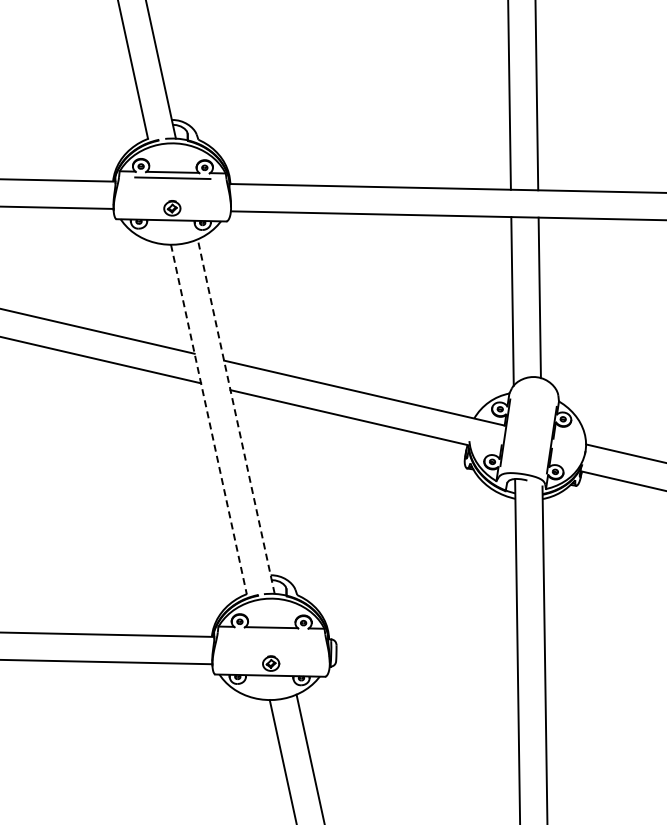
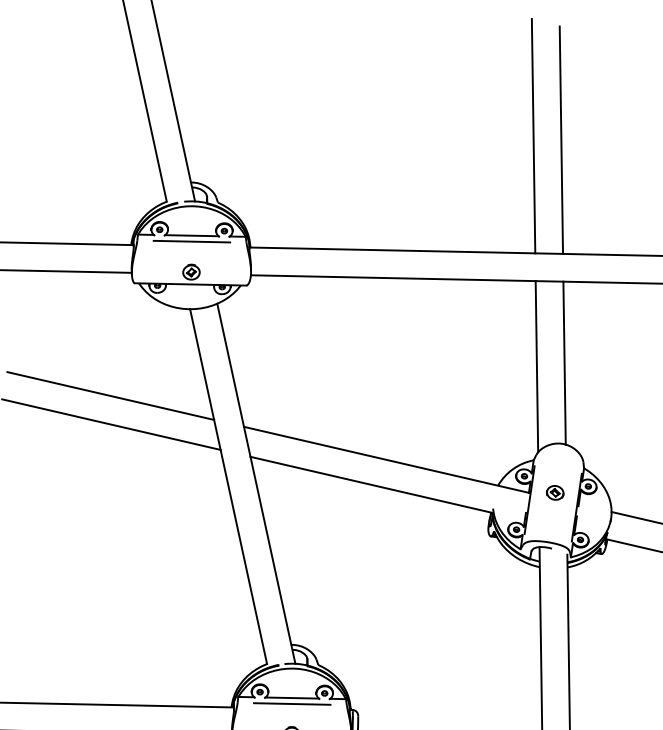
line: (236, 416) -> (256, 483), dashed -> solid
line: (208, 419) -> (228, 486), dashed -> solid
part: (530, 425) -> (555, 492), added
line: (271, 633) -> (292, 703), added

